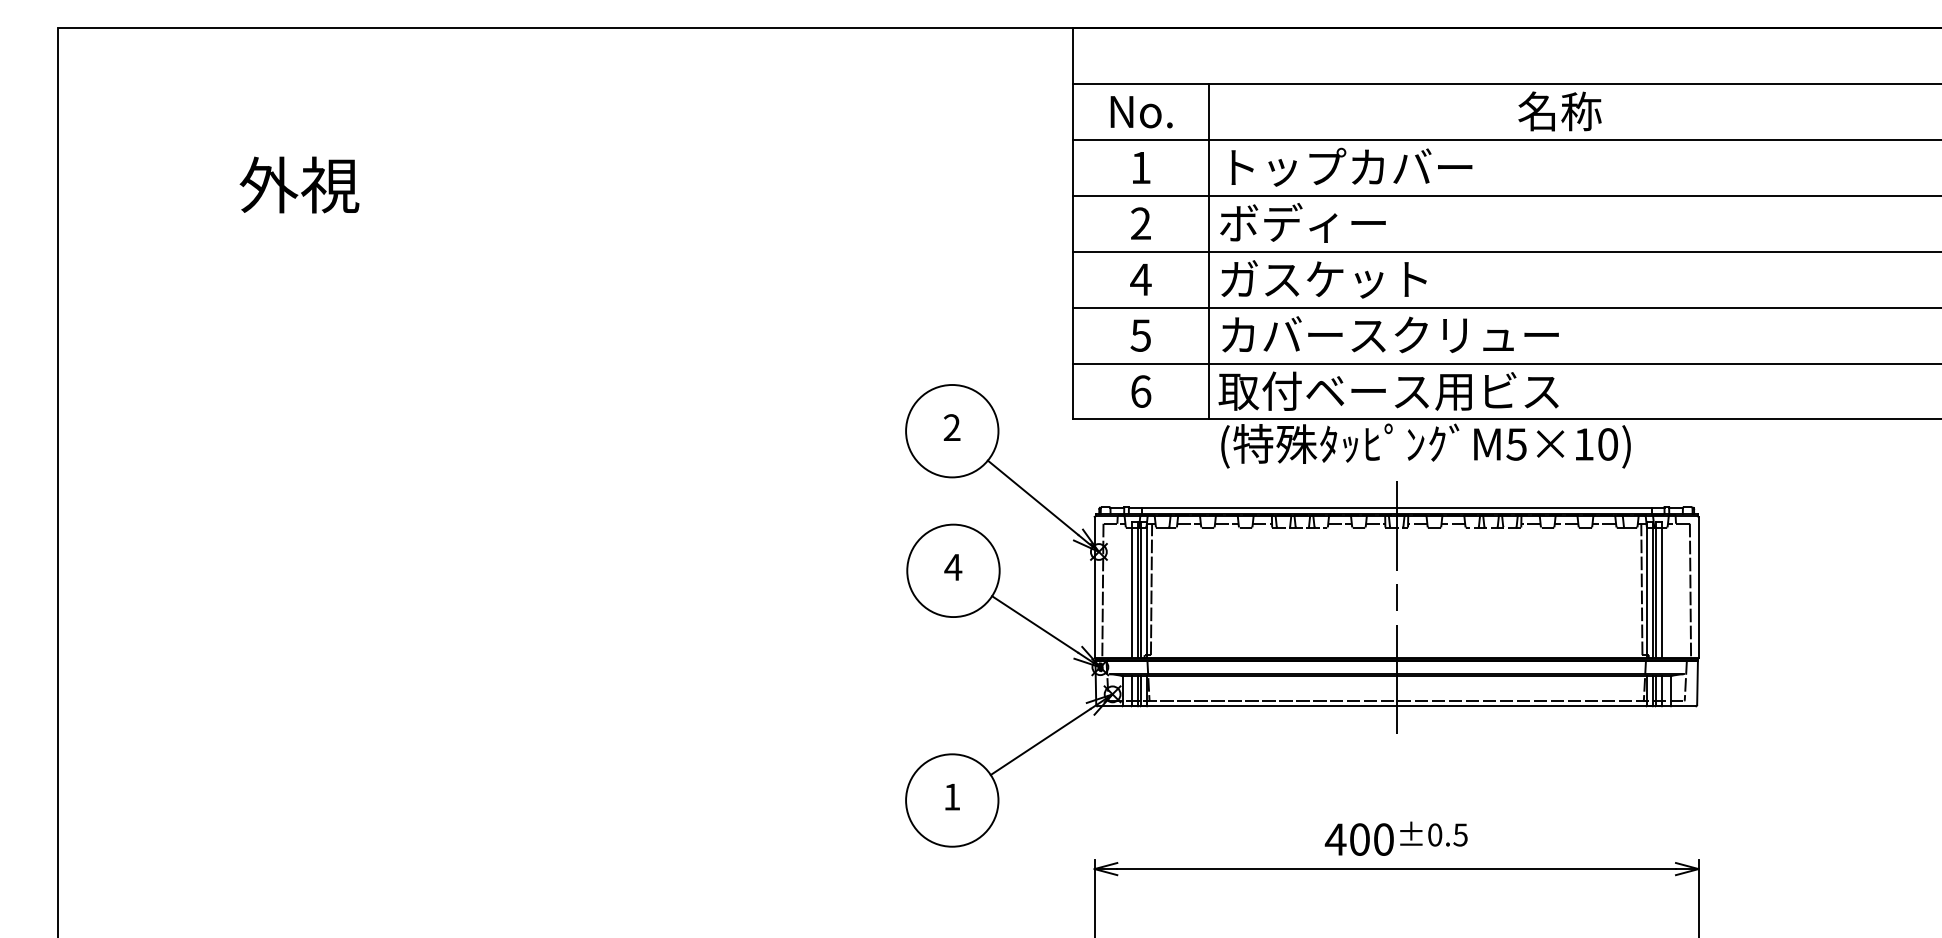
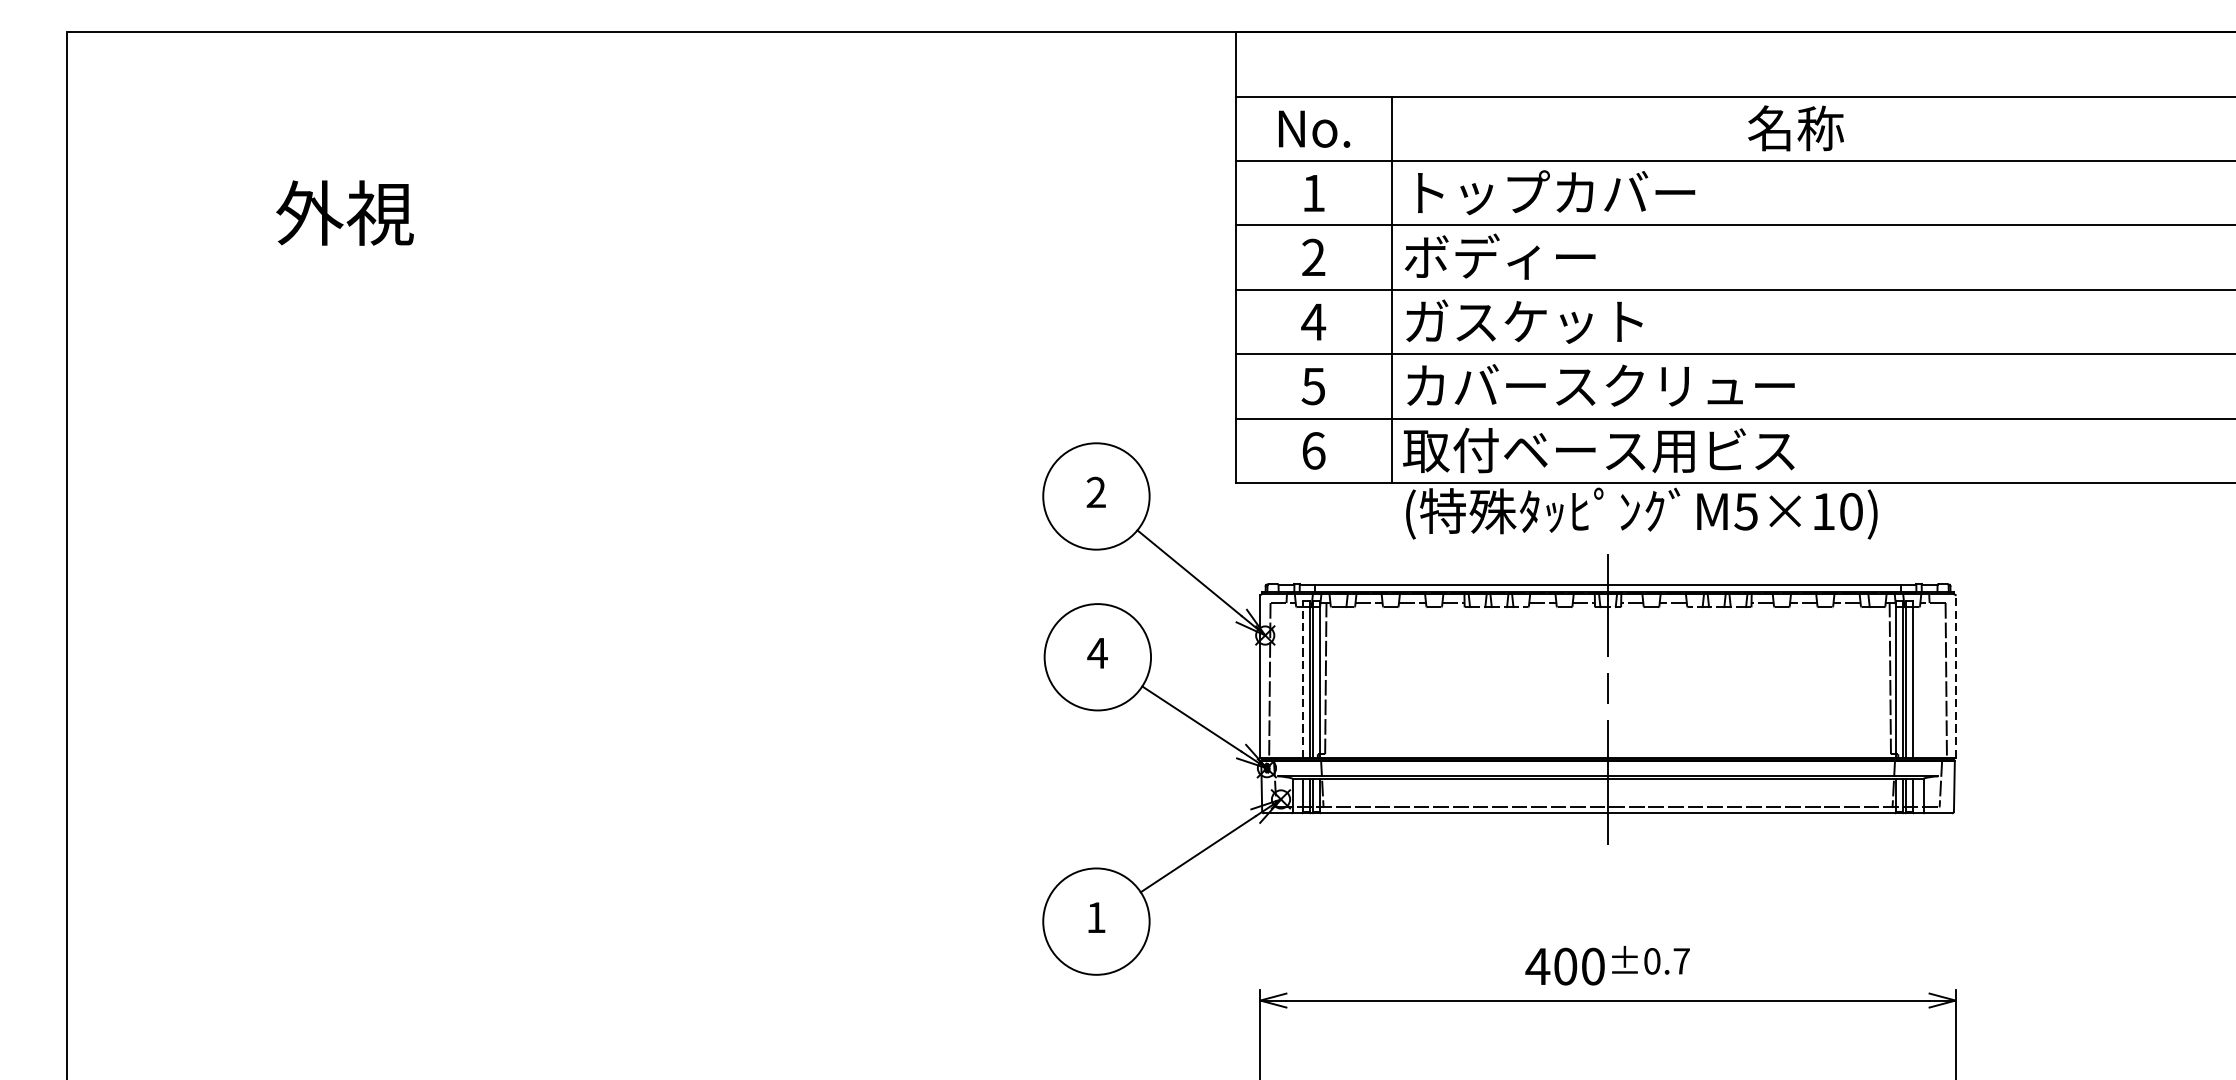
line: (1698, 587) -> (1955, 676), solid -> dashed
line: (1131, 589) -> (1302, 678), solid -> dashed
text: (1460, 834) -> (1681, 960), ±0.5 -> ±0.7

